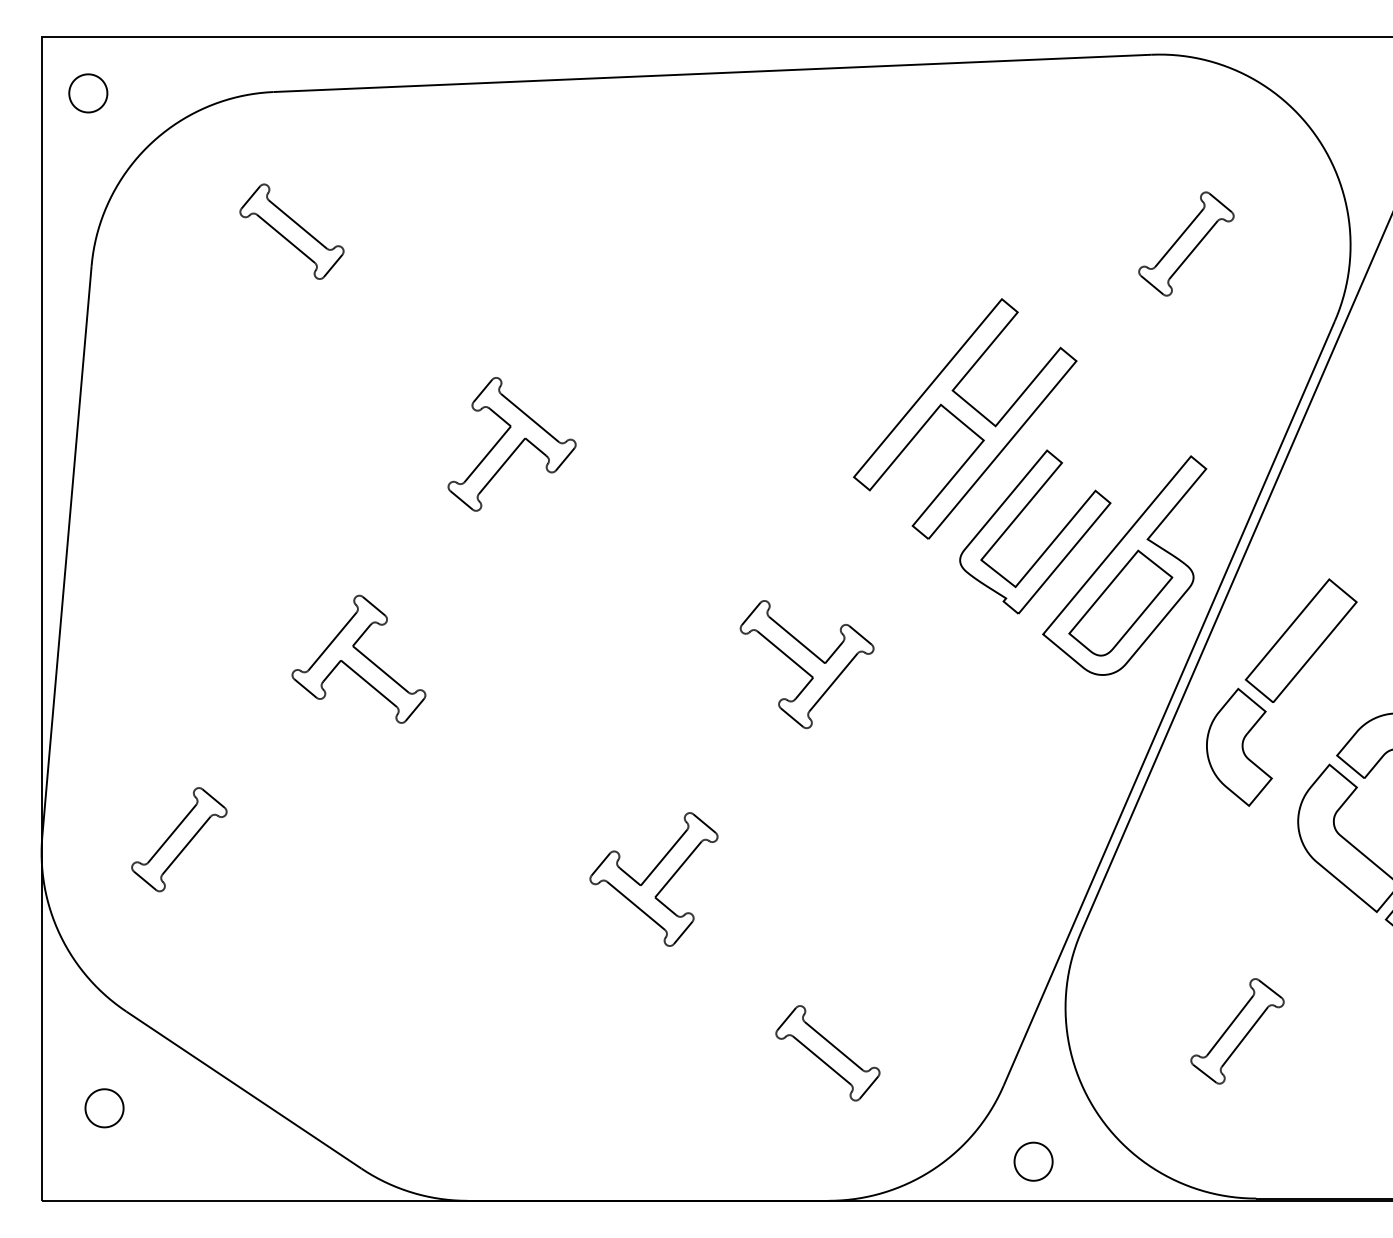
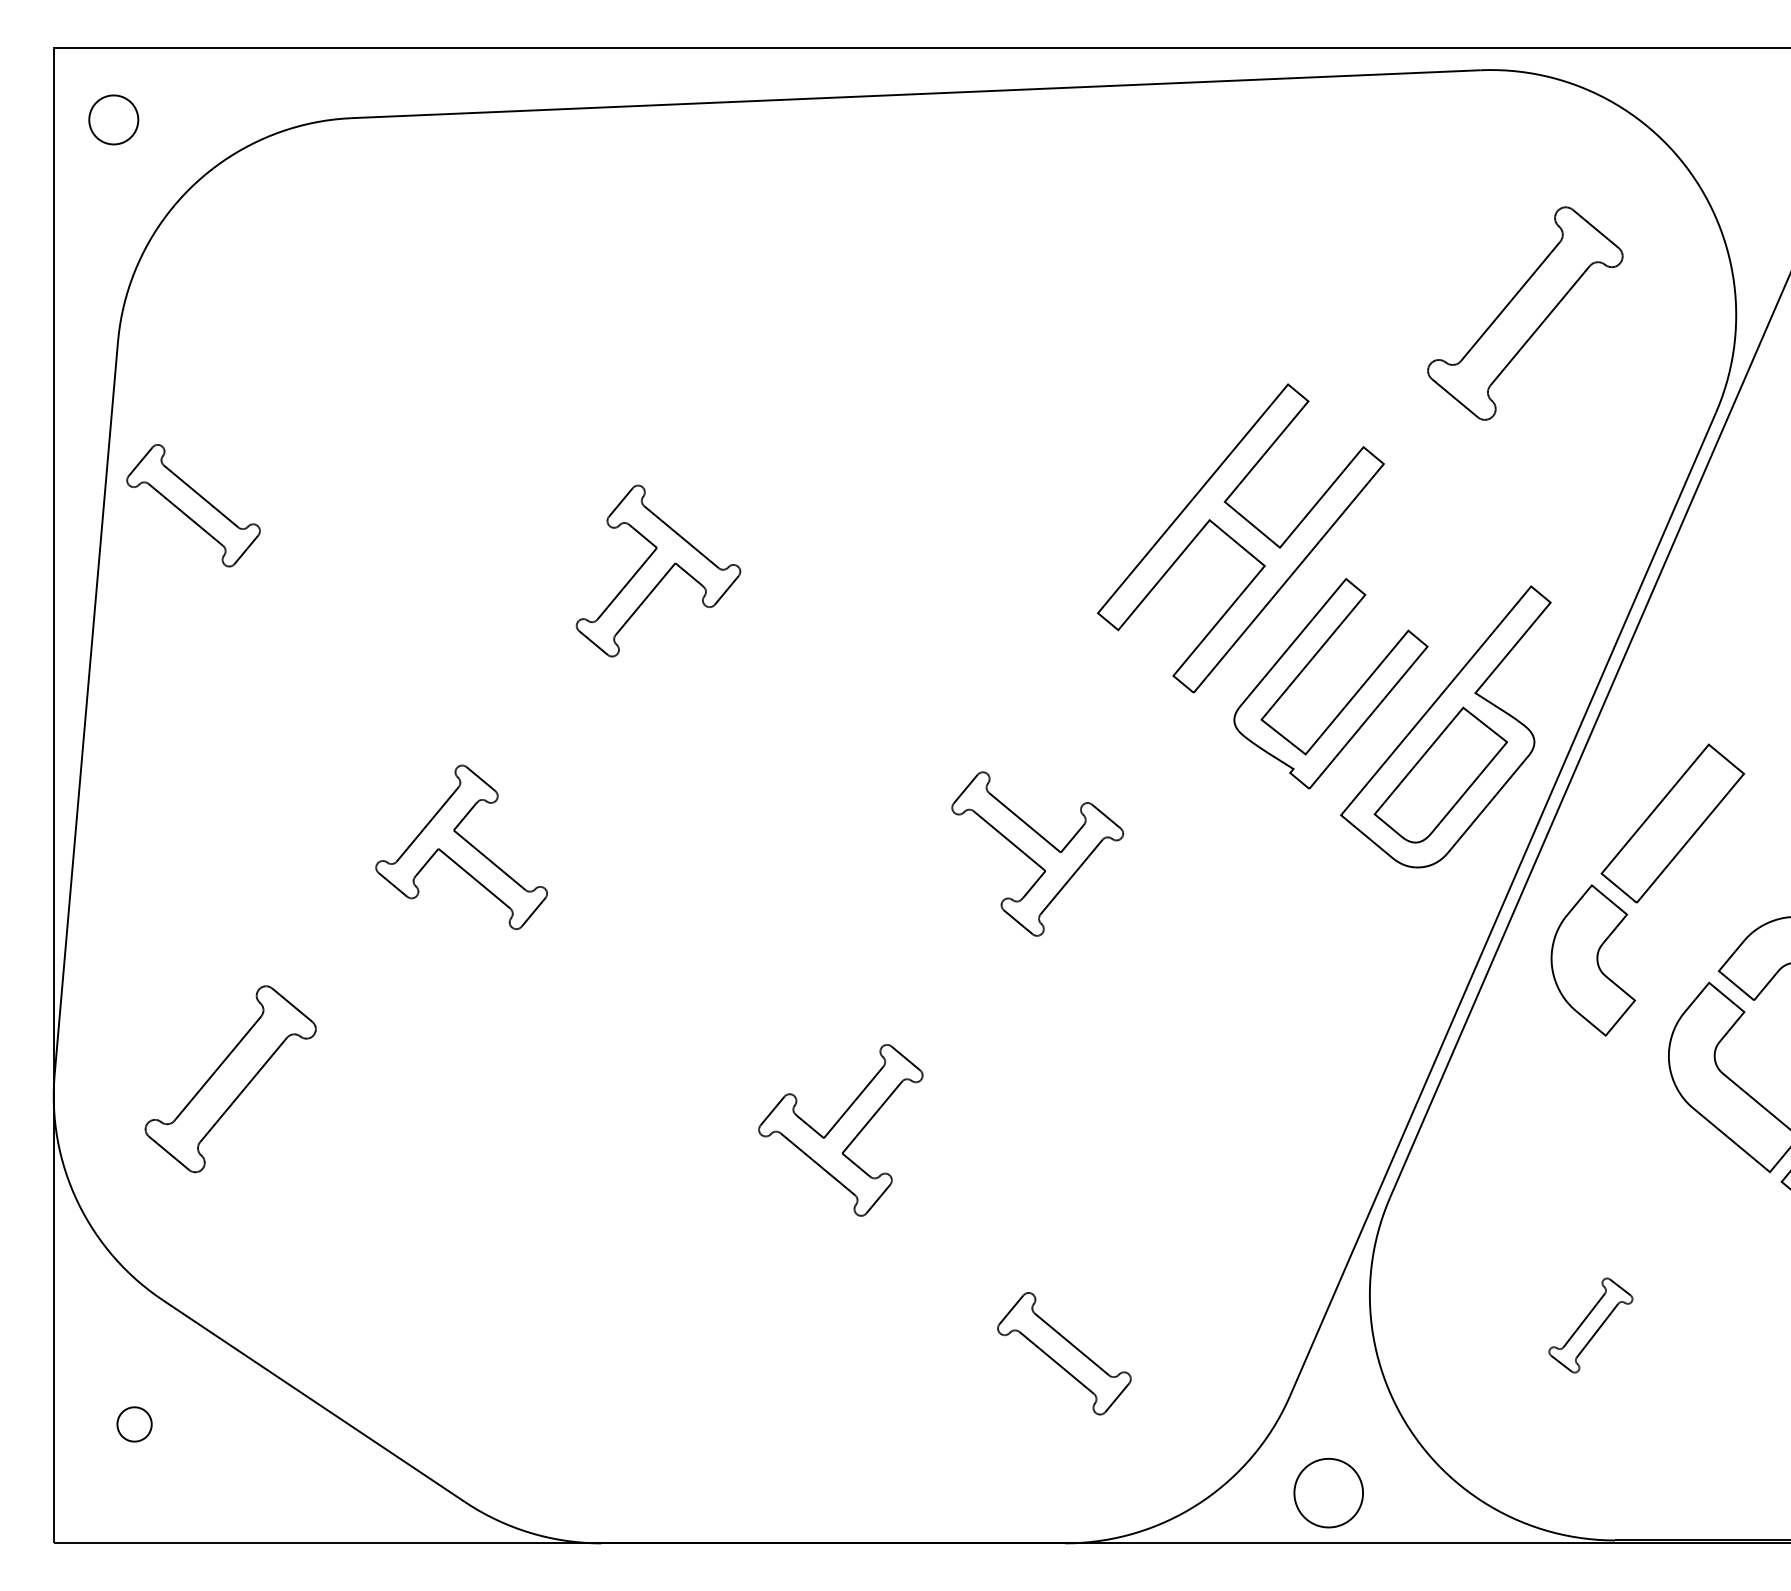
part: (291, 231) -> (193, 505), moved
part: (1185, 244) -> (1524, 313), size x1.6
part: (179, 839) -> (230, 1078), size x1.4
part: (1237, 1031) -> (1590, 1325), size x0.7
part: (104, 1108) -> (134, 1424), size x0.7
part: (1033, 1161) -> (1328, 1492), size x1.4

